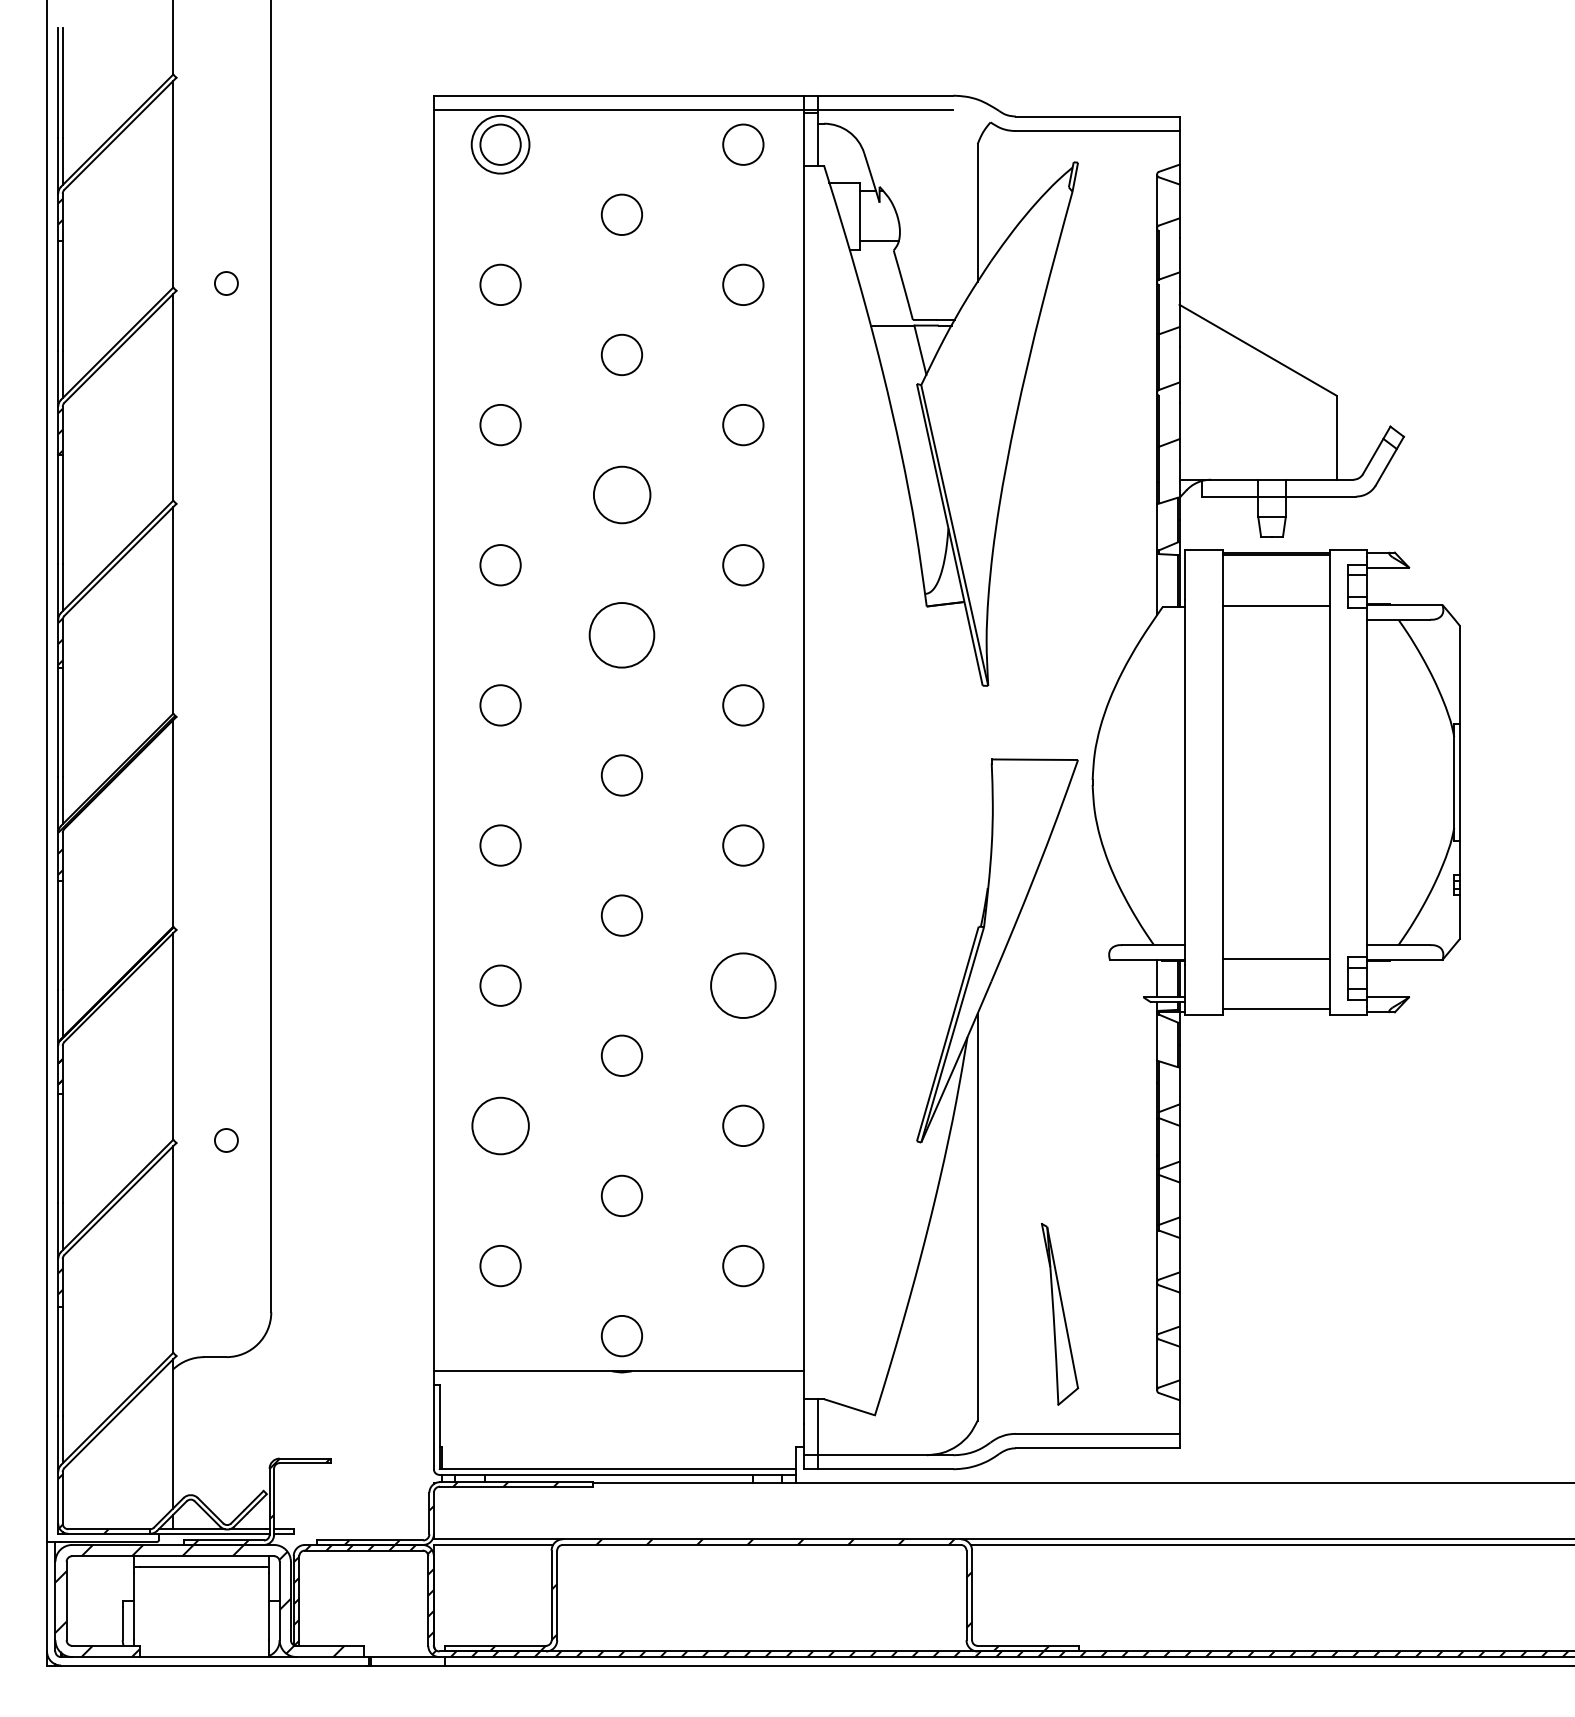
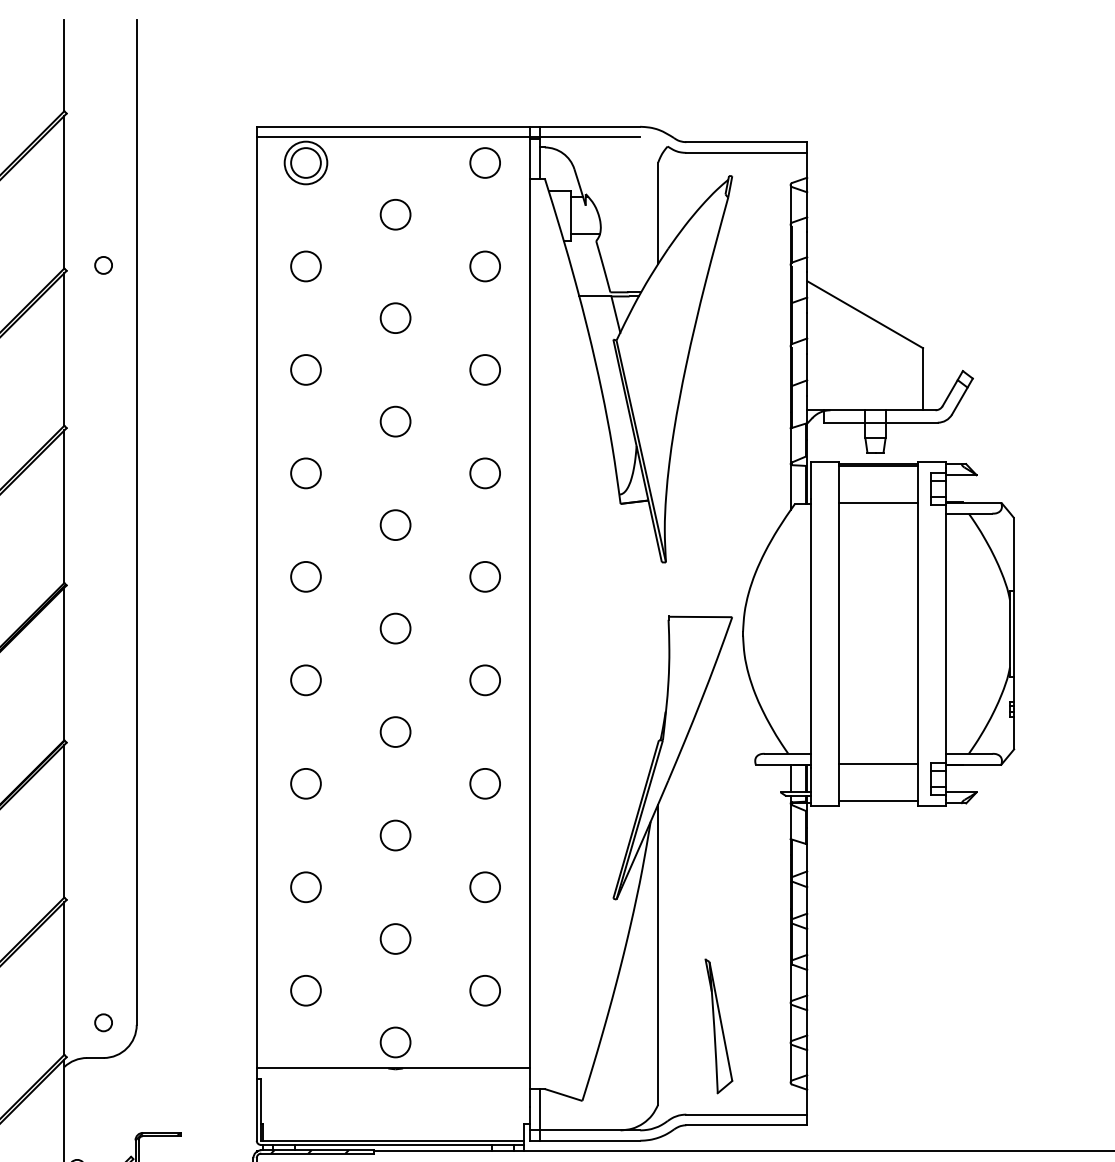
circle: (621, 495) -> (395, 421), size x0.71
circle: (621, 635) -> (395, 525), size x0.62
circle: (743, 985) -> (485, 783), size x0.62
circle: (500, 1125) -> (305, 886), size x0.71
circle: (226, 1140) -> (103, 1022), moved

